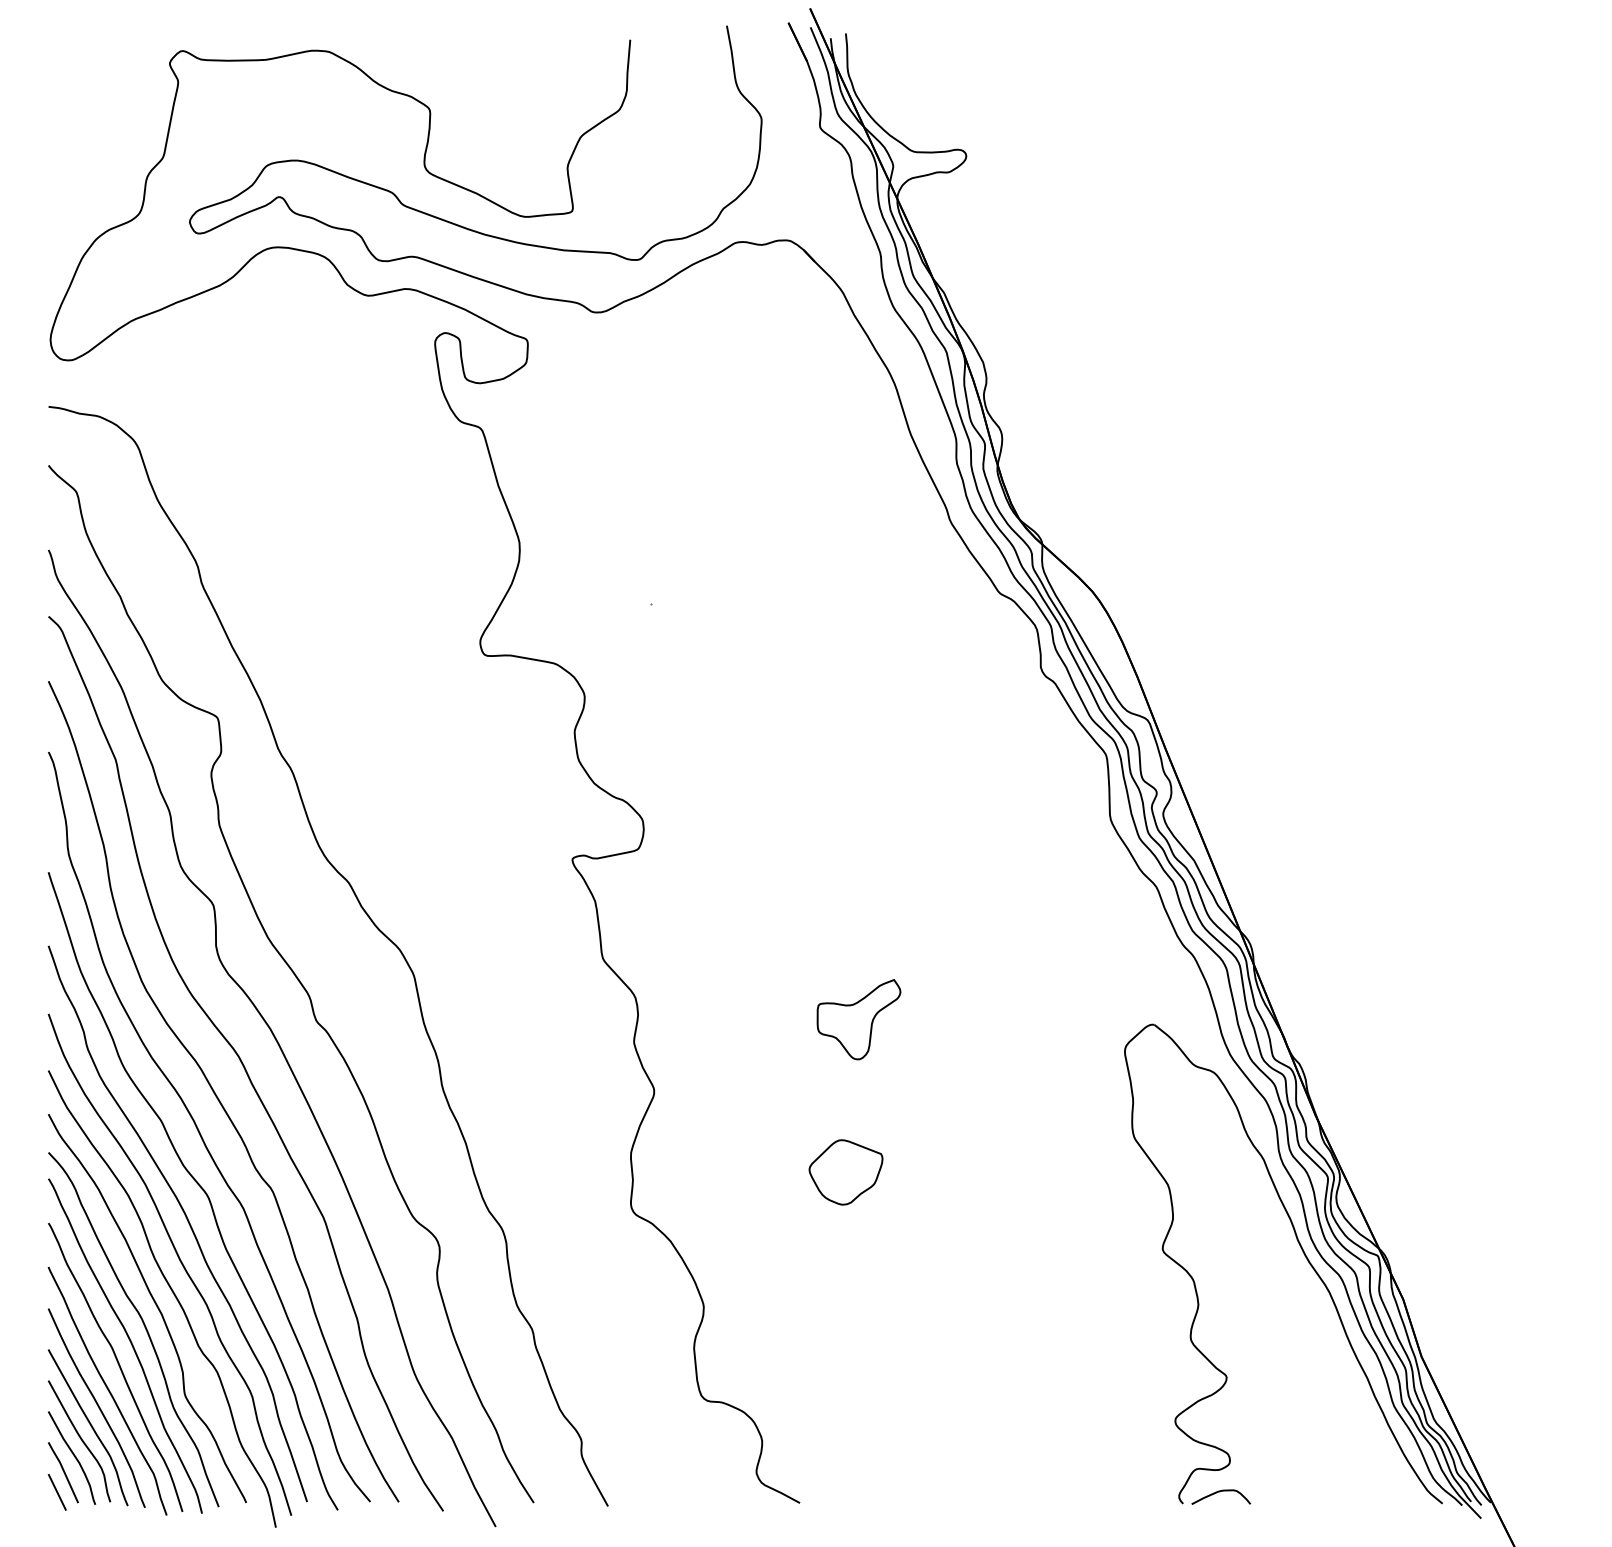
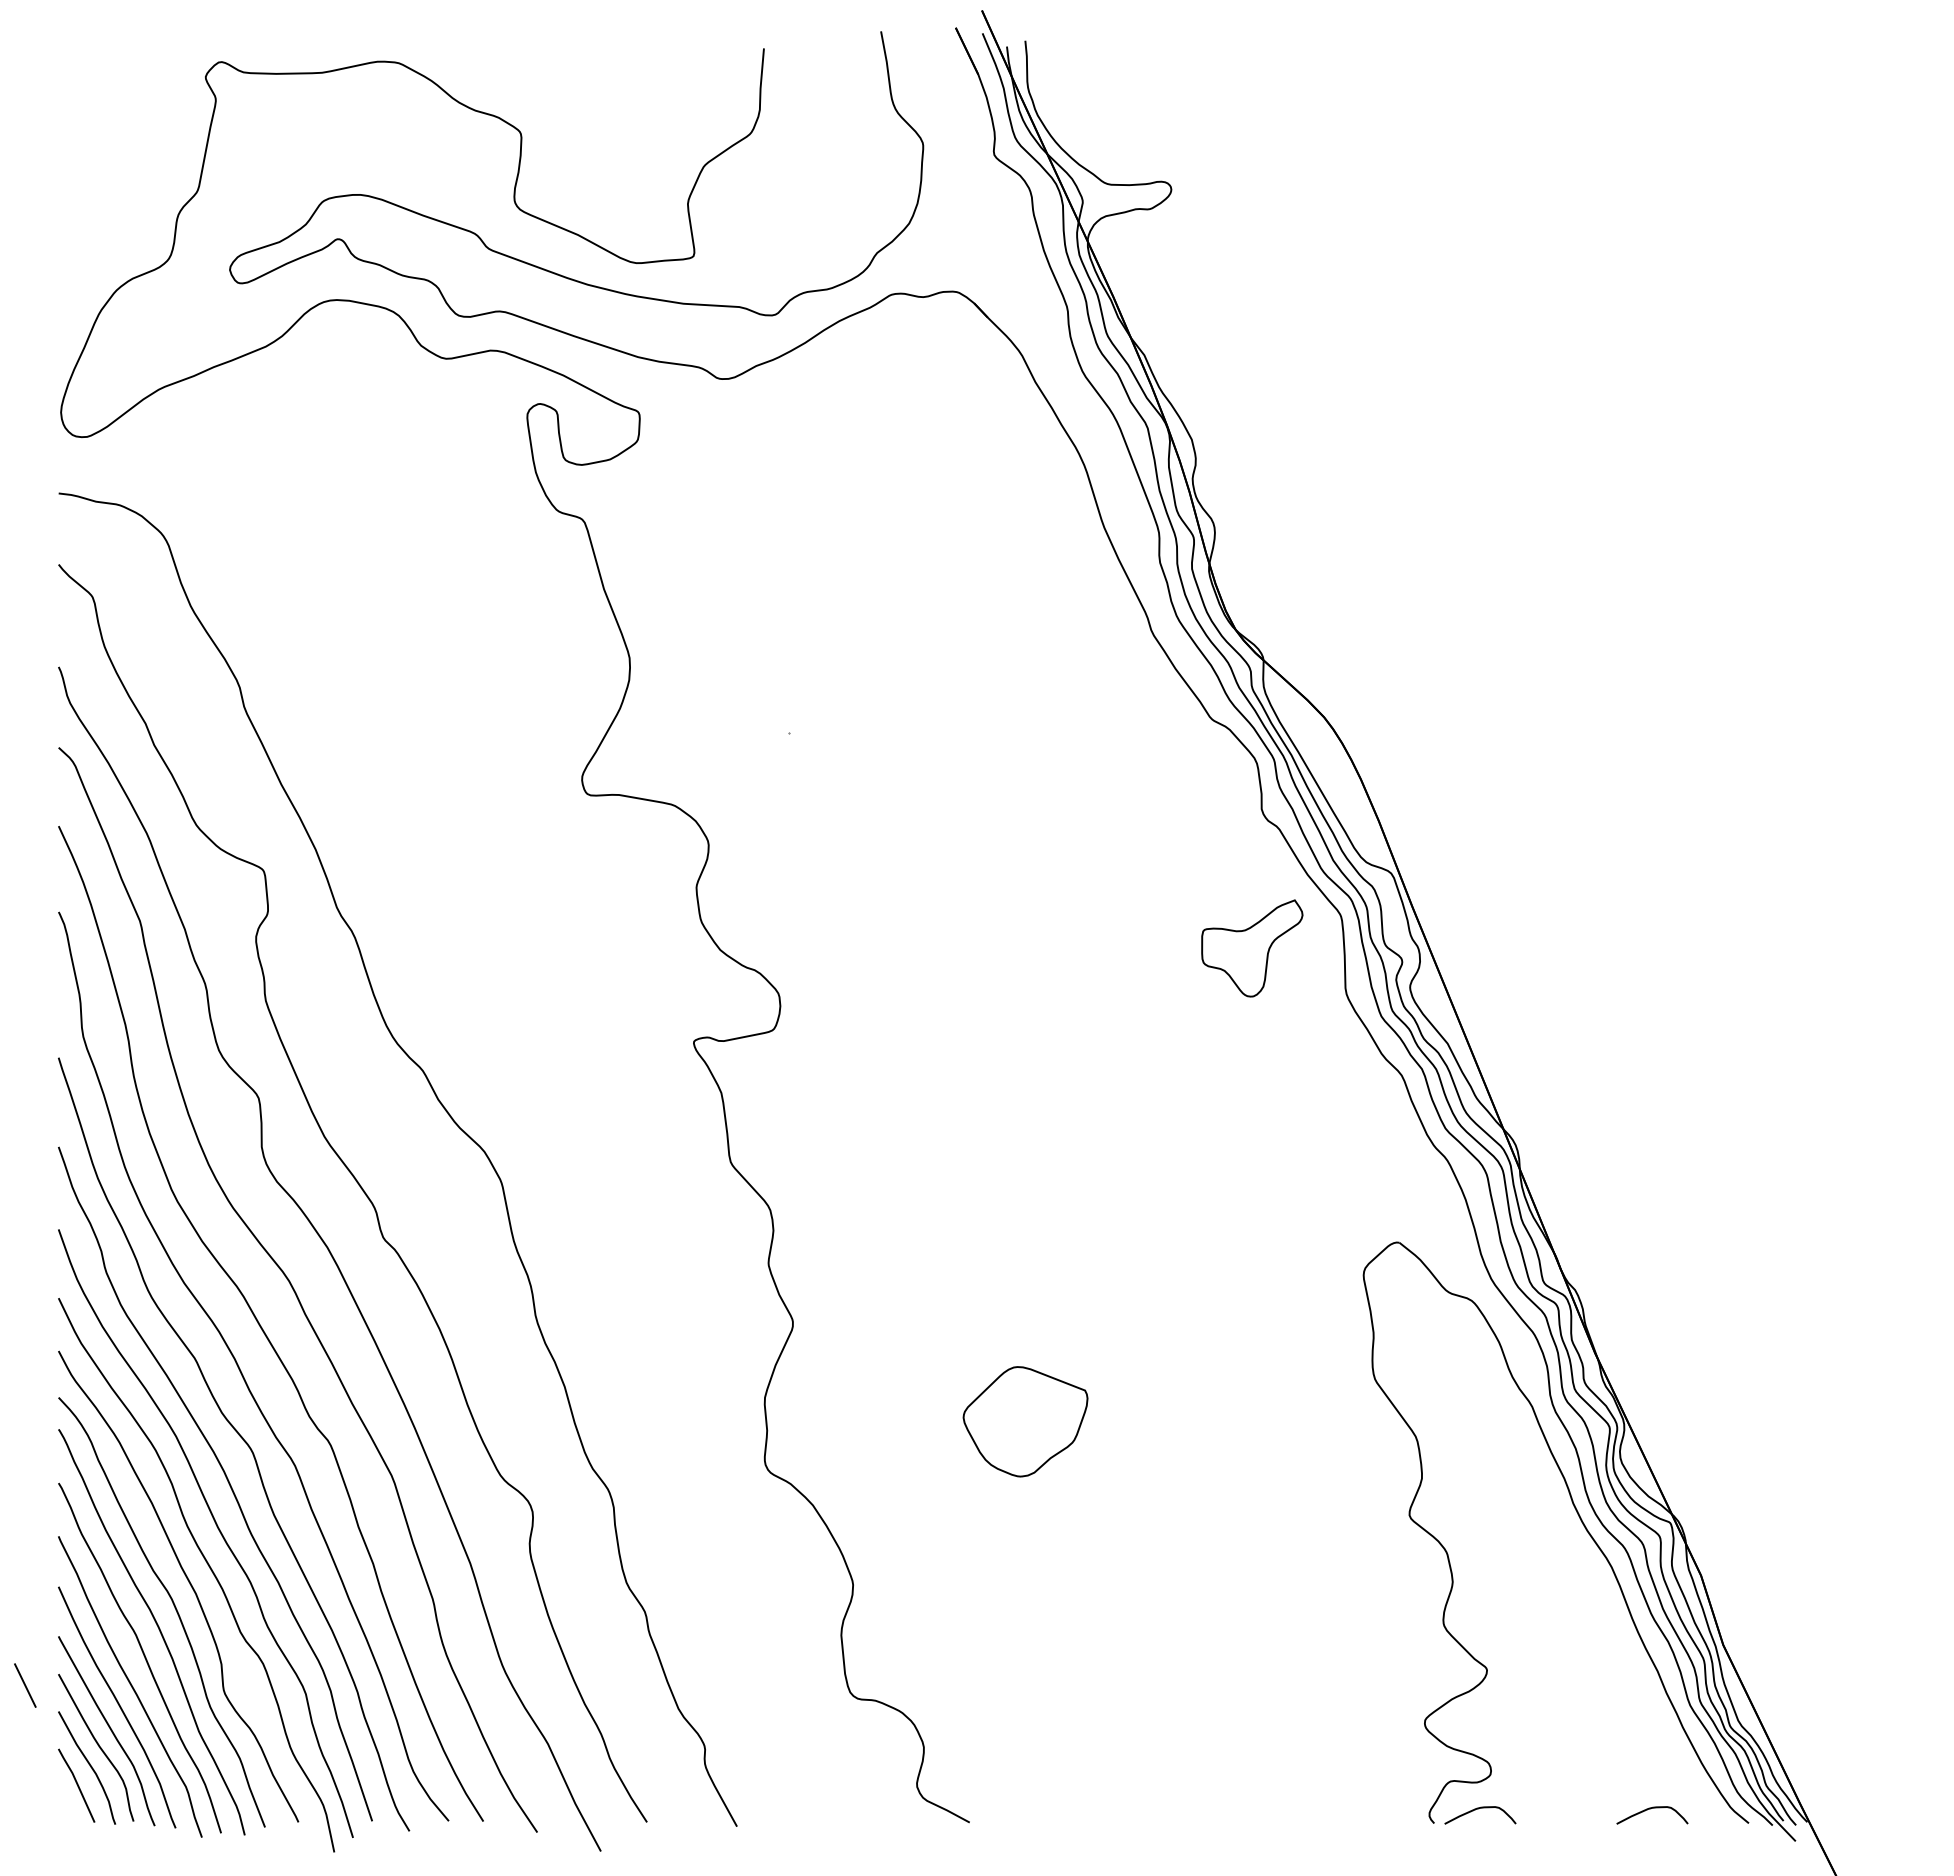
part: (859, 1019) -> (1252, 948), moved
part: (846, 1172) -> (1025, 1421), size x1.4
line: (57, 1492) -> (25, 1685), moved
curve: (1361, 1492) -> (1650, 1809), added

